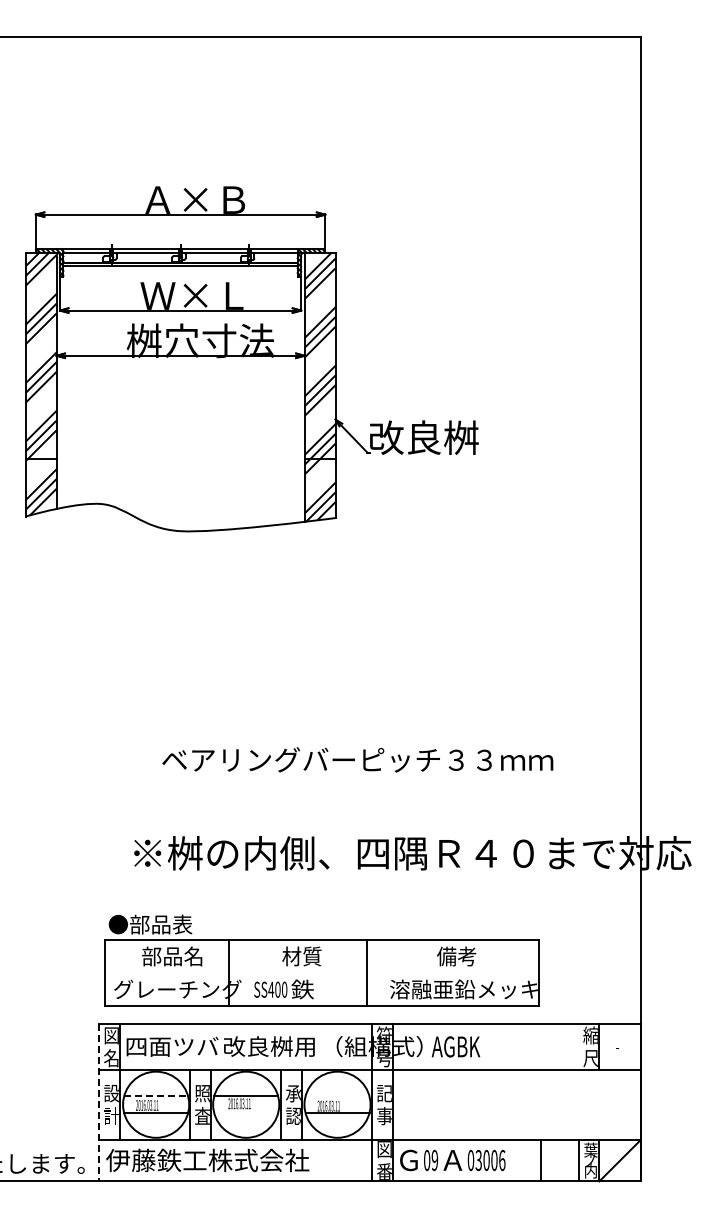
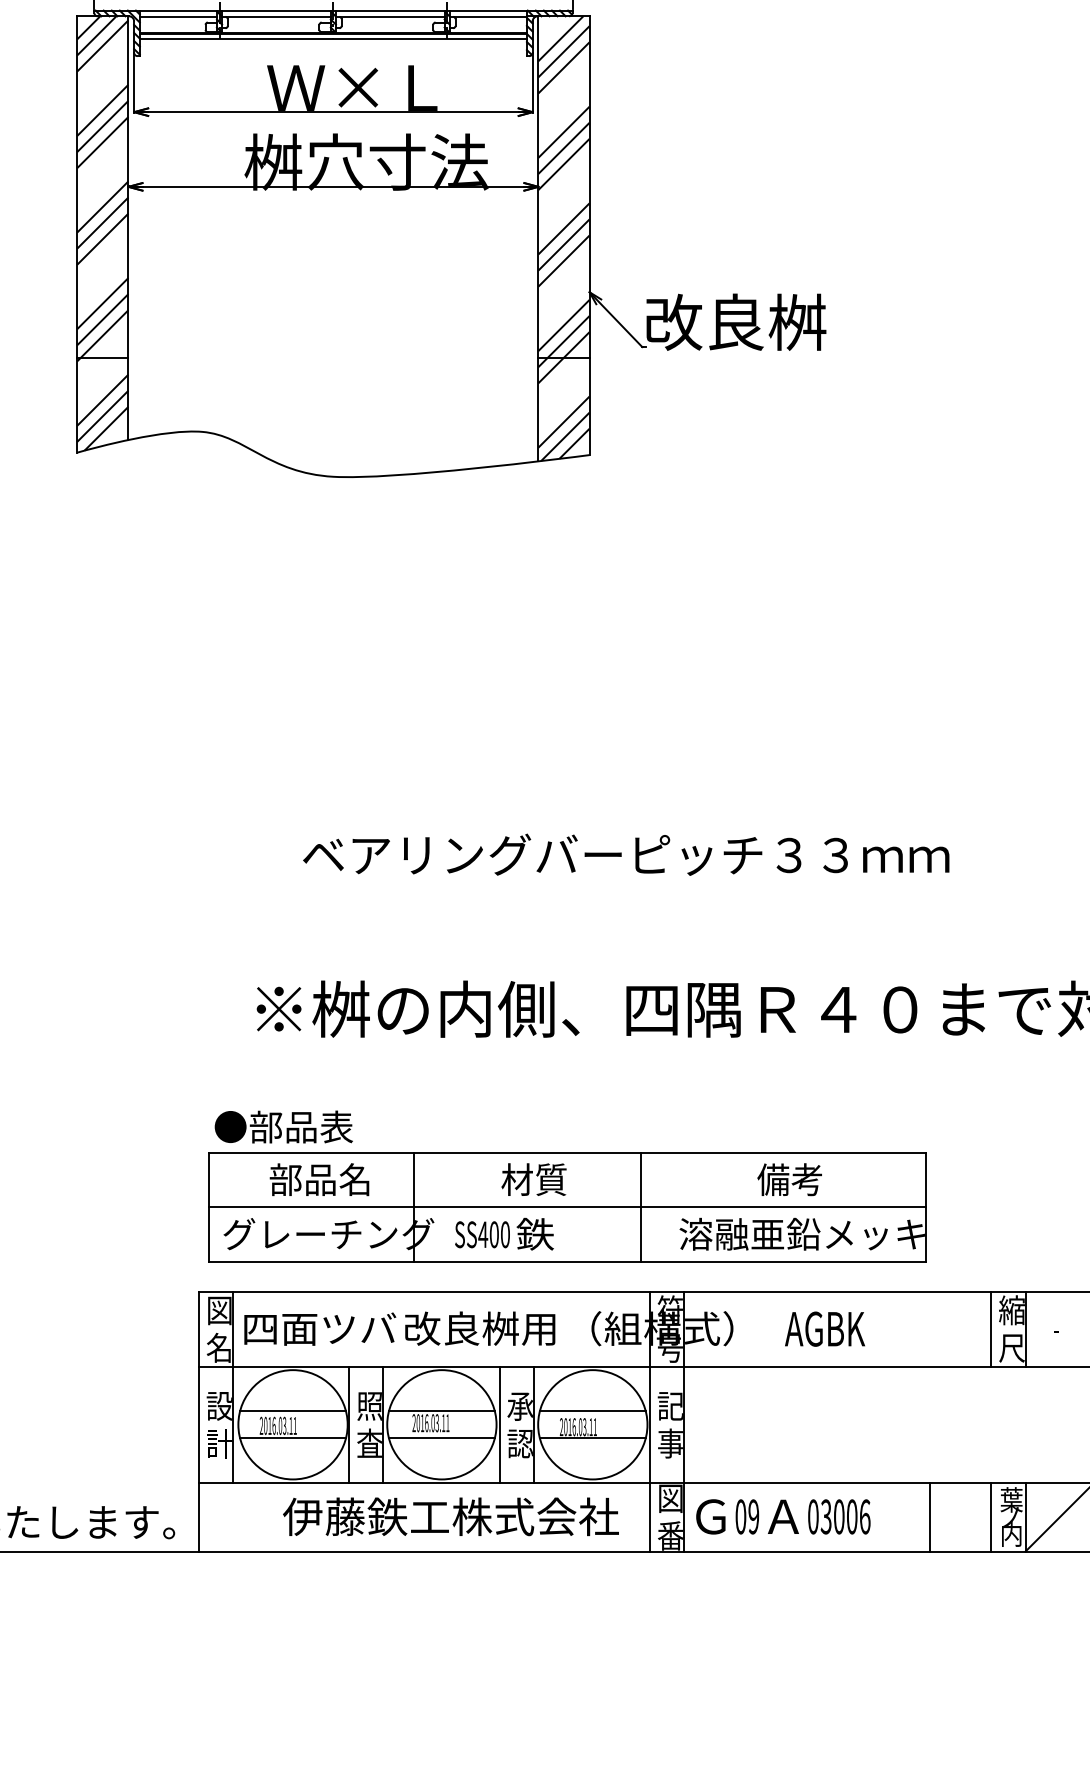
line: (322, 973) -> (567, 1207), added
text: (456, 1046) -> (825, 1328), moved
line: (578, 1046) -> (991, 1328), added
line: (156, 1096) -> (293, 1411), dashed -> solid
line: (337, 1096) -> (592, 1411), added
line: (99, 1102) -> (199, 1421), dashed -> solid
line: (246, 1113) -> (442, 1439), added
text: (207, 1160) -> (450, 1516), moved

